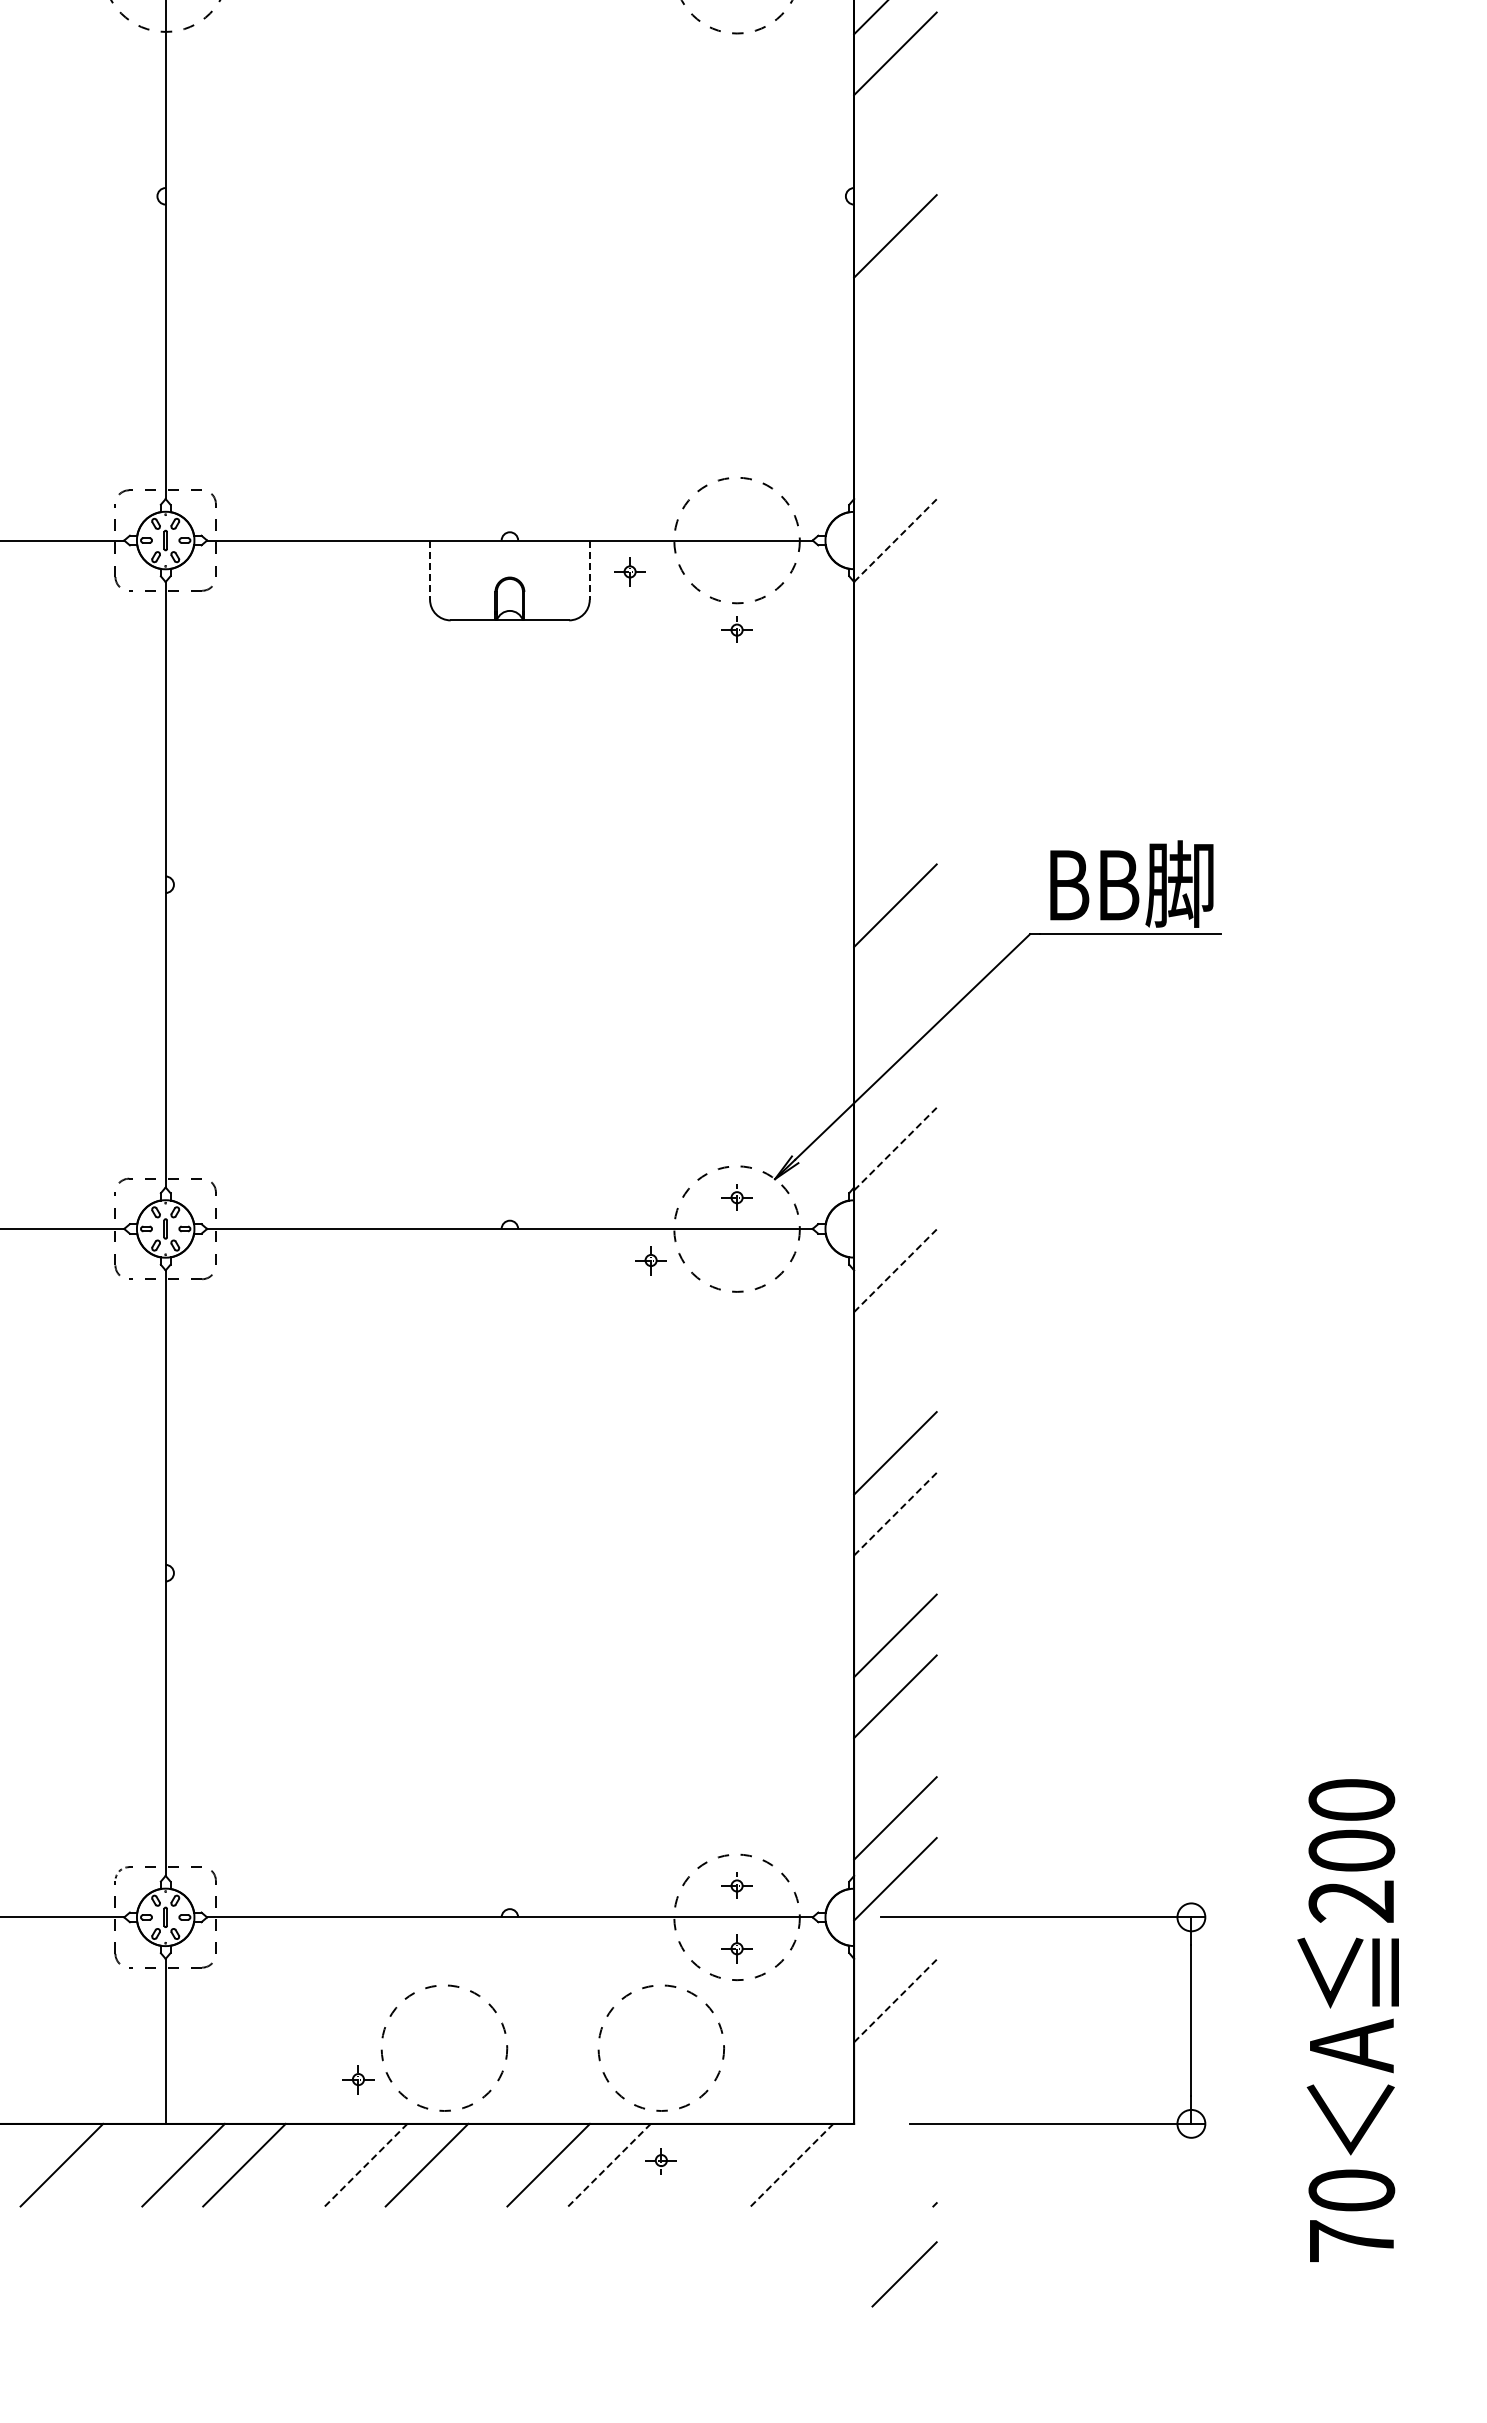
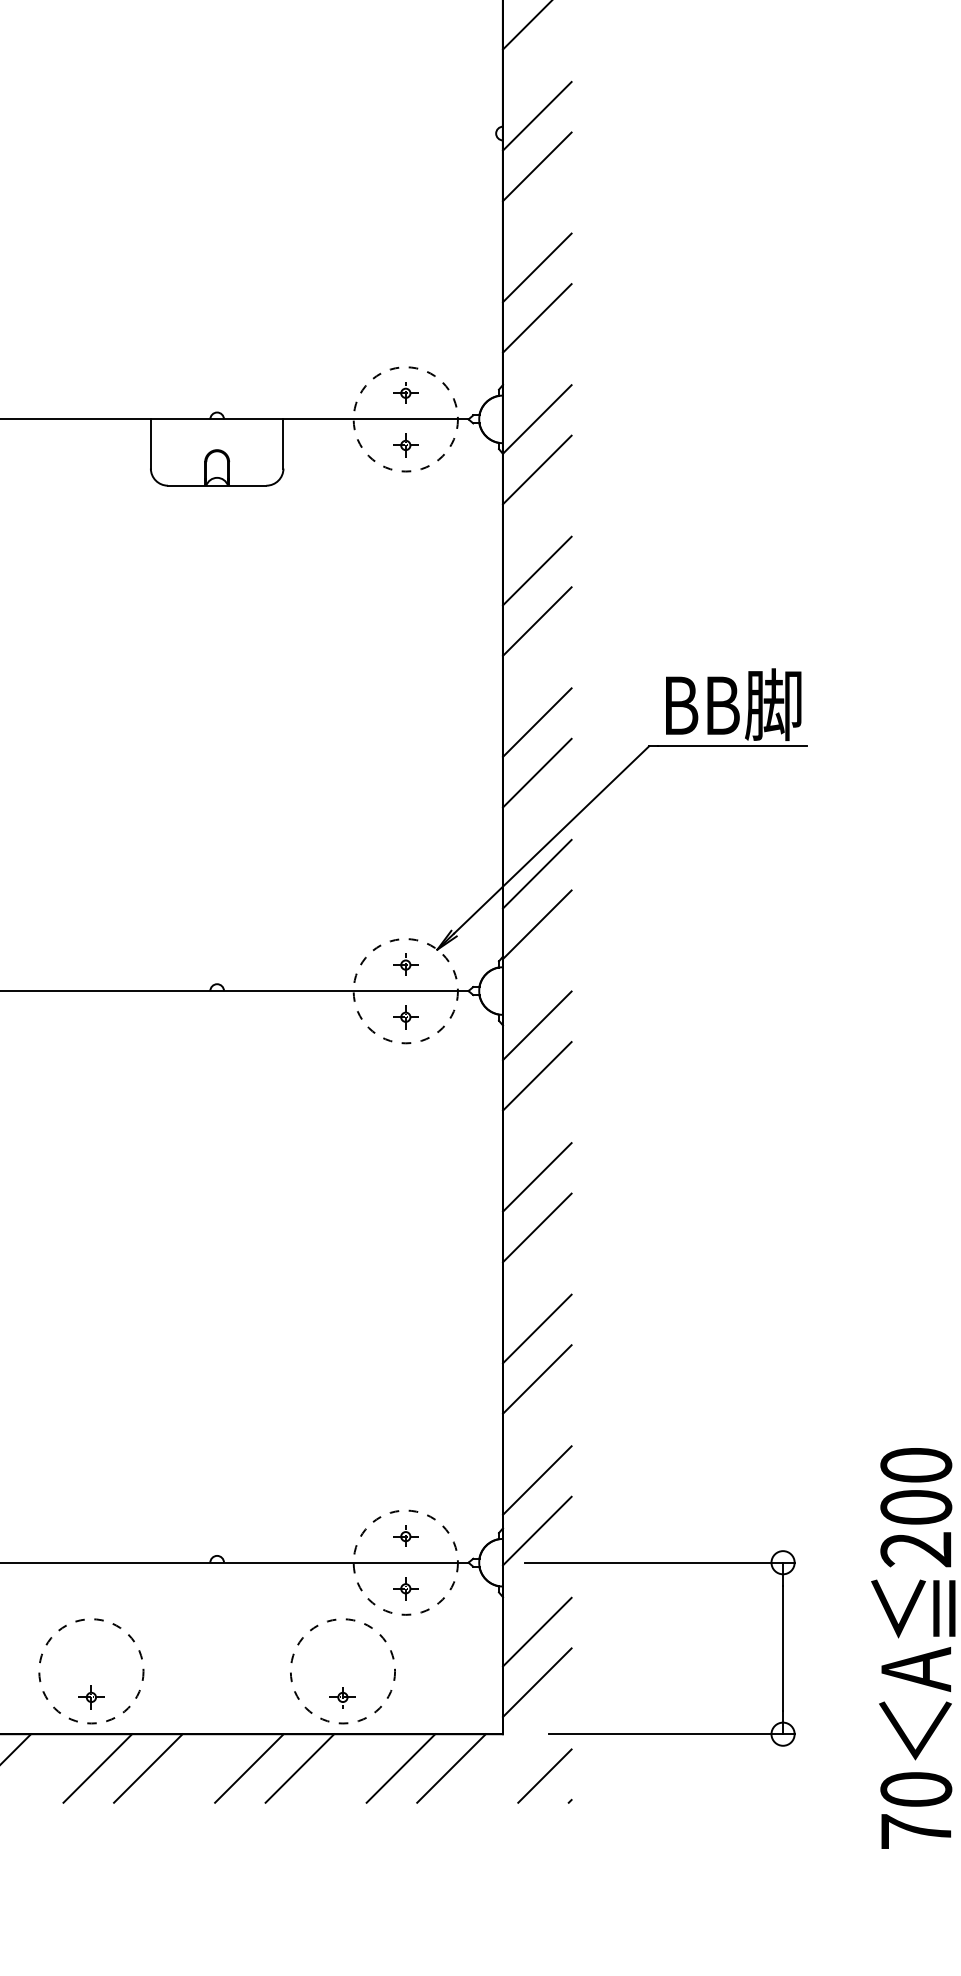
line: (895, 175) -> (537, 116), added
line: (895, 357) -> (537, 267), added
line: (895, 418) -> (537, 318), added
line: (895, 540) -> (537, 419), dashed -> solid
line: (430, 570) -> (151, 444), dashed -> solid
line: (589, 570) -> (283, 444), dashed -> solid
part: (629, 571) -> (405, 445), moved
line: (895, 601) -> (537, 470), added
part: (736, 629) -> (405, 392), moved
line: (895, 722) -> (537, 570), added
line: (895, 783) -> (537, 621), added
line: (895, 966) -> (537, 773), added
line: (895, 1087) -> (537, 873), added
line: (895, 1148) -> (537, 924), dashed -> solid
part: (650, 1260) -> (405, 1017), moved
line: (895, 1270) -> (537, 1025), dashed -> solid
line: (895, 1331) -> (537, 1076), added
line: (895, 1513) -> (537, 1227), dashed -> solid
line: (895, 2000) -> (537, 1631), dashed -> solid
circle: (444, 2047) -> (91, 1670), moved
line: (895, 2061) -> (537, 1682), added
part: (660, 2161) -> (342, 1698), moved
line: (366, 2164) -> (98, 1767), dashed -> solid
line: (609, 2164) -> (299, 1767), dashed -> solid
line: (730, 2164) -> (400, 1767), added
line: (792, 2164) -> (451, 1767), dashed -> solid
line: (904, 2274) -> (544, 1776), moved

